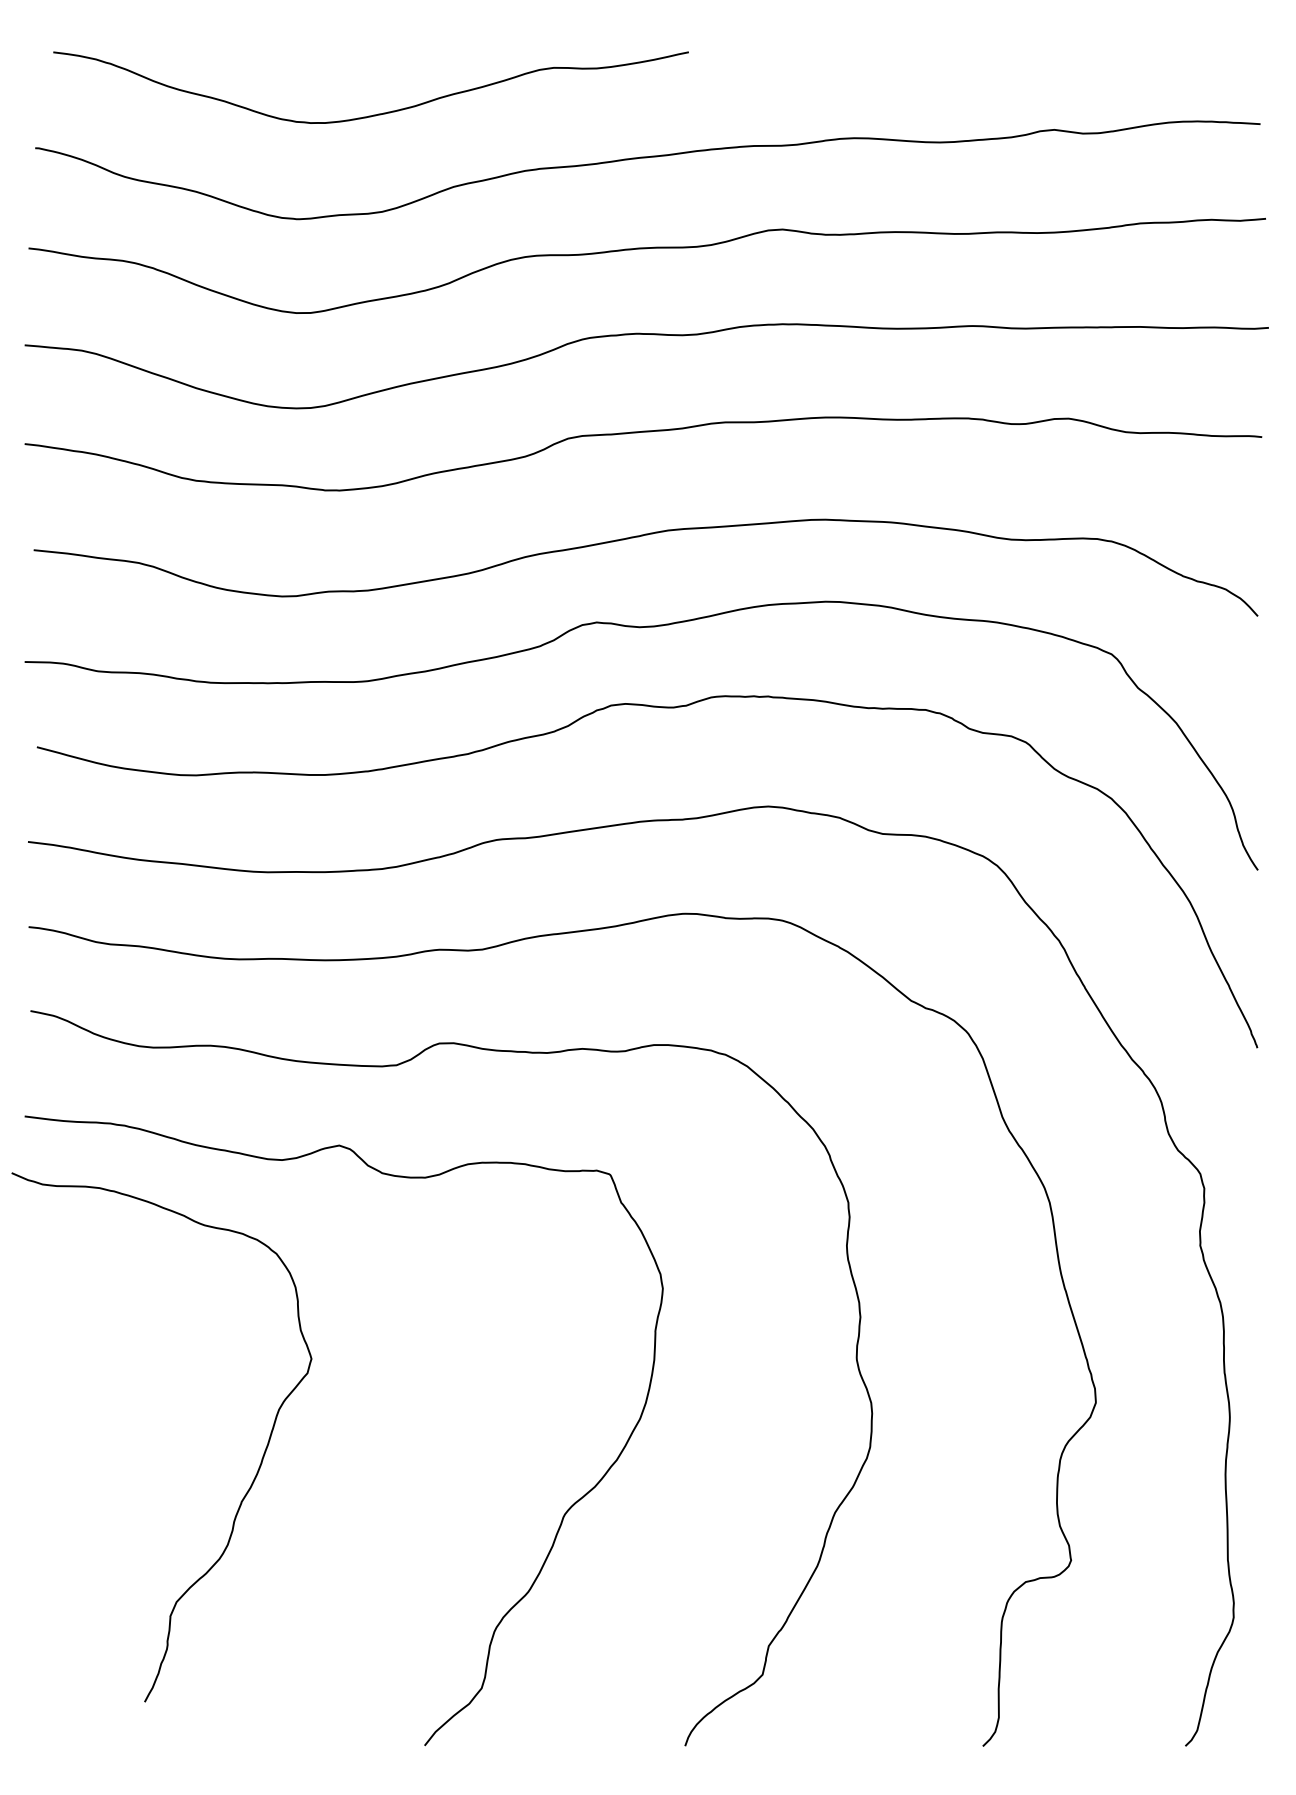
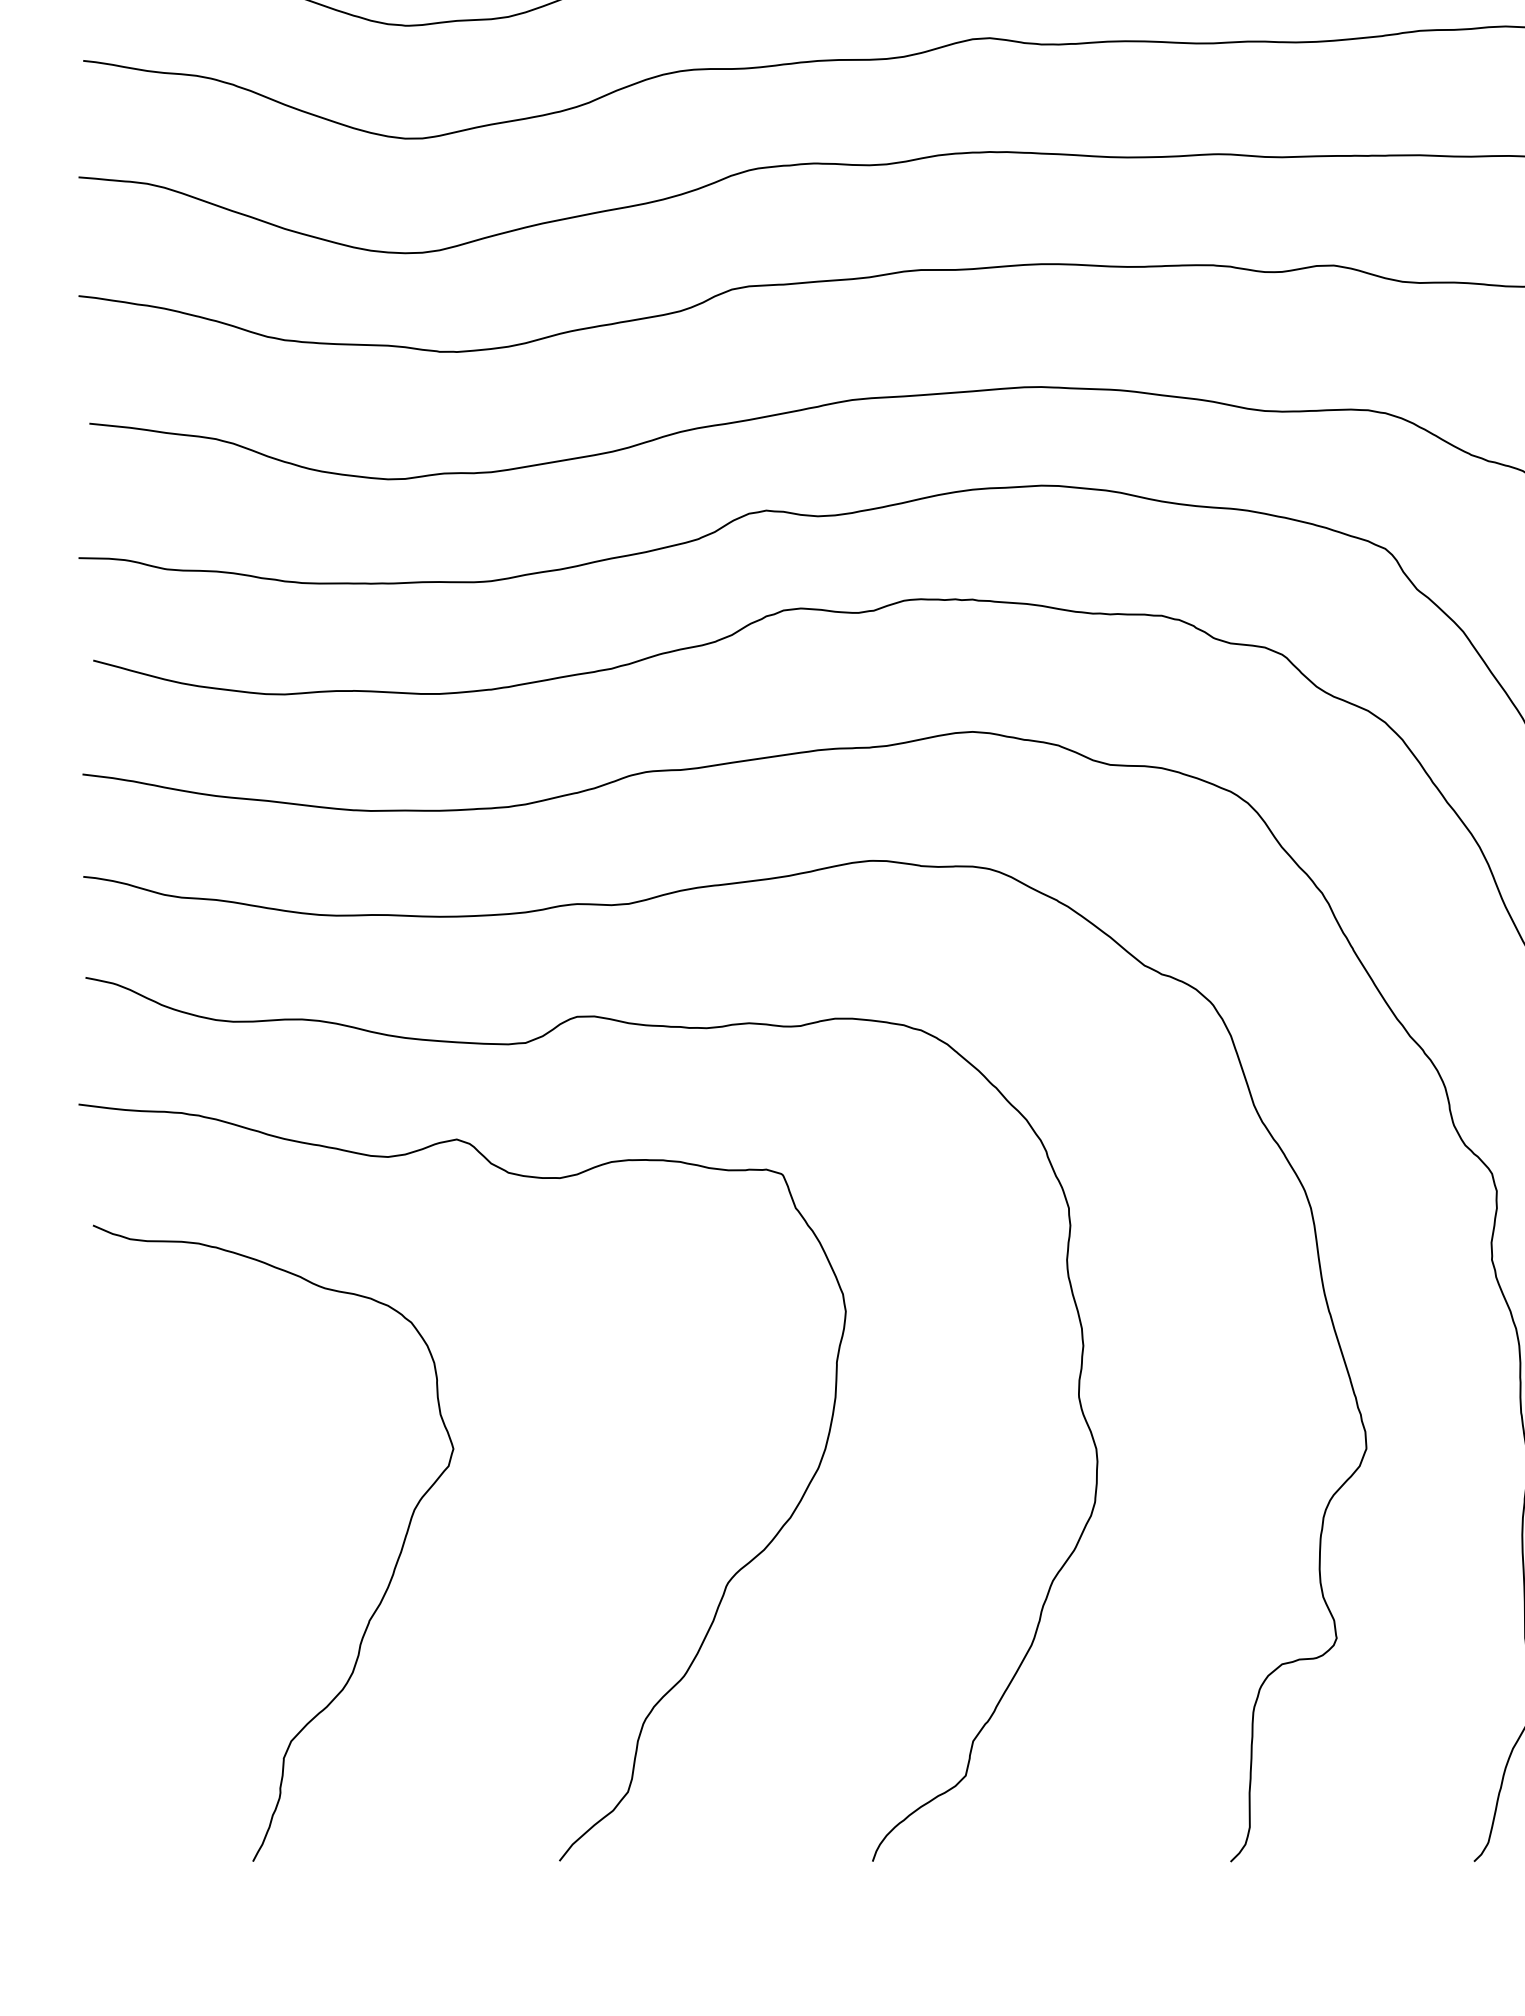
curve: (245, 1493) -> (374, 1610), moved

